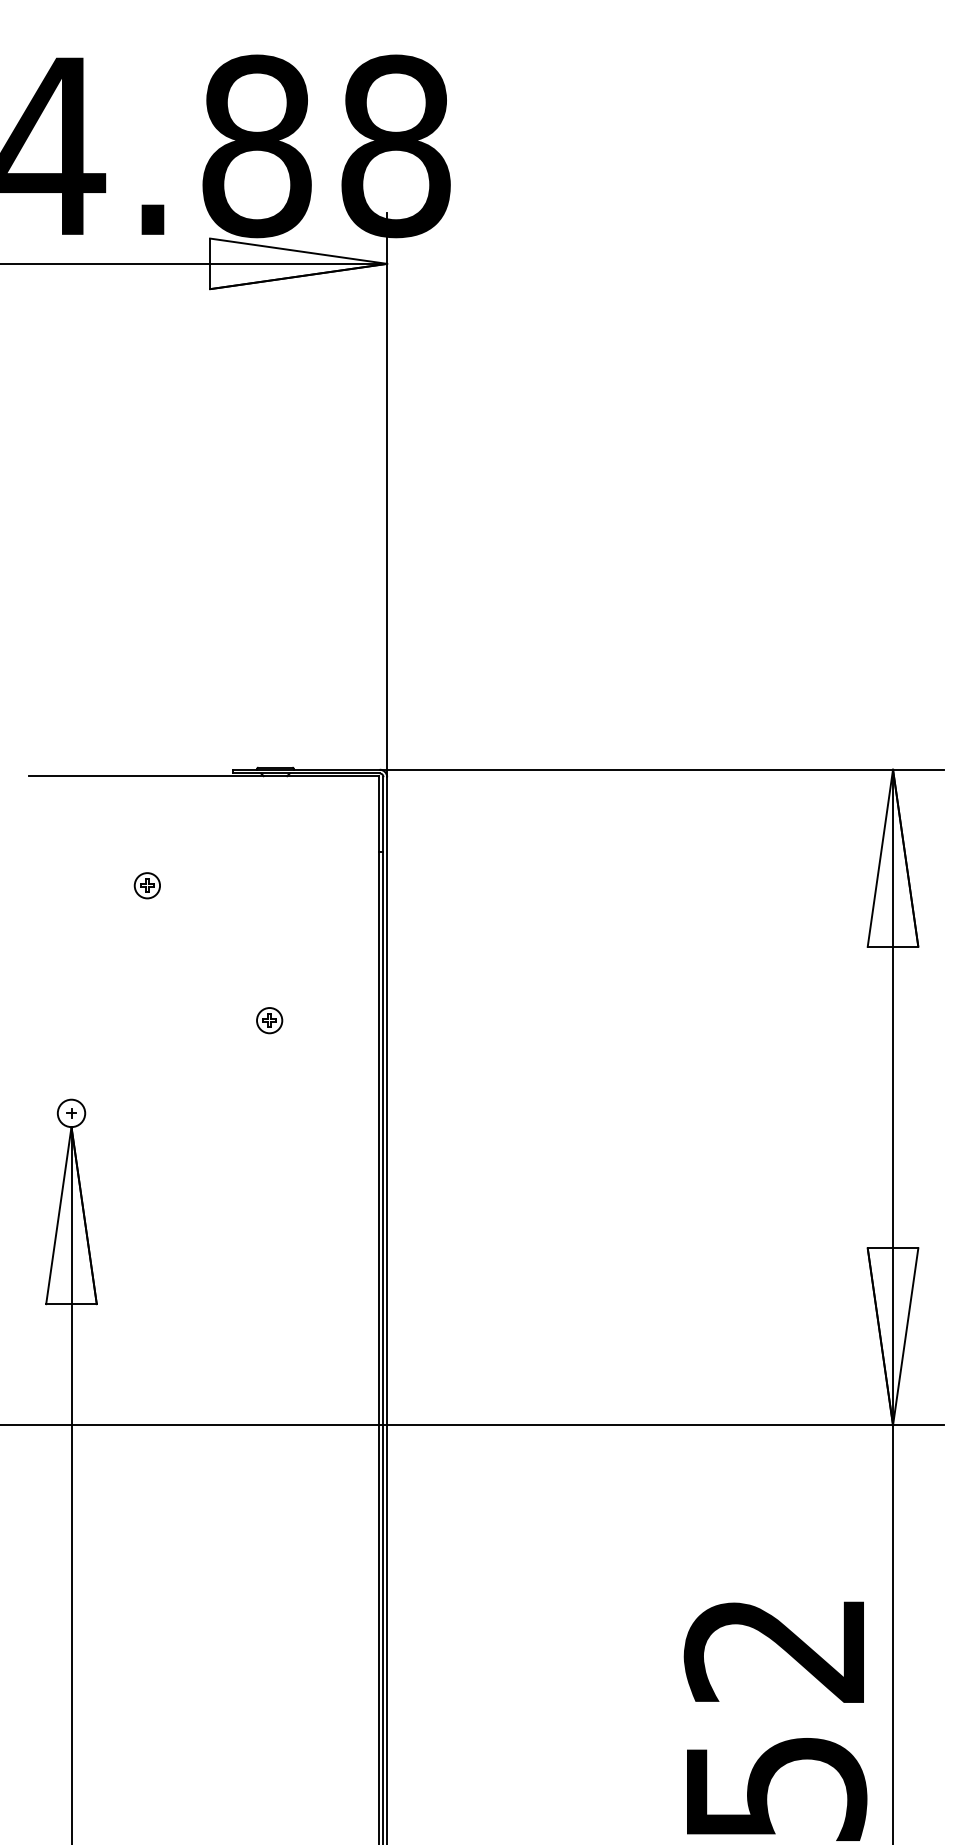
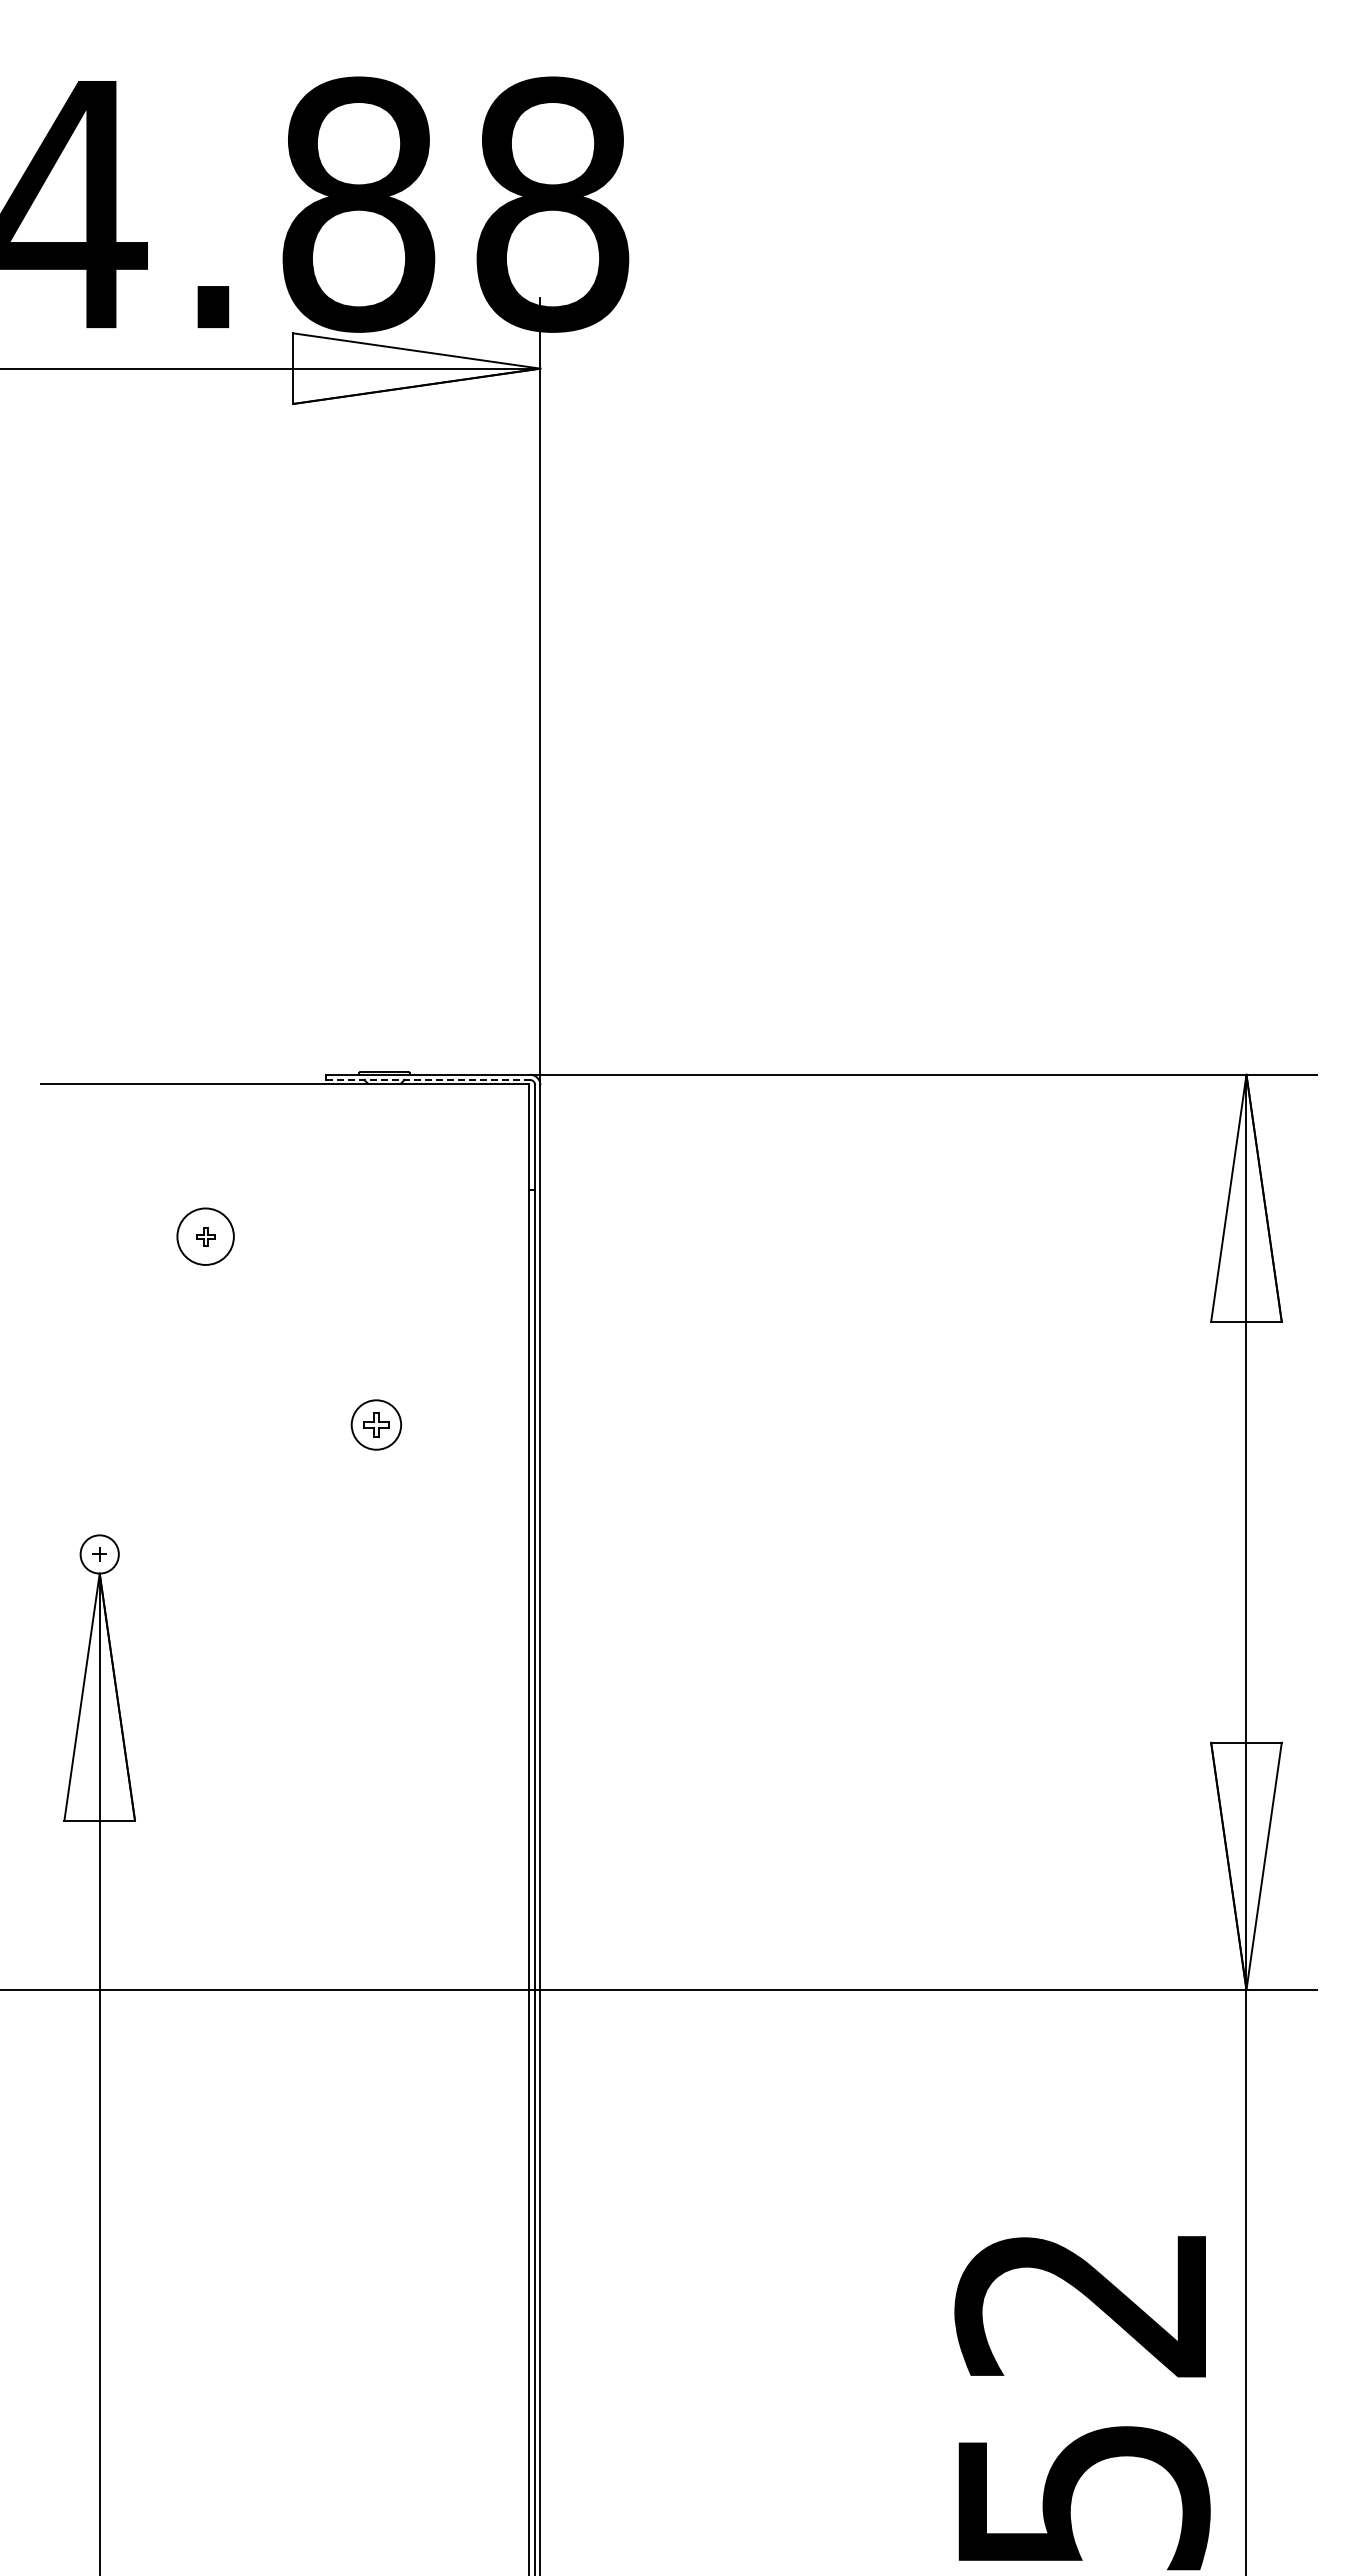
line: (307, 773) -> (428, 1079), solid -> dashed
circle: (147, 885) -> (205, 1236), size x1.6
part: (269, 1020) -> (375, 1424), size x1.4

